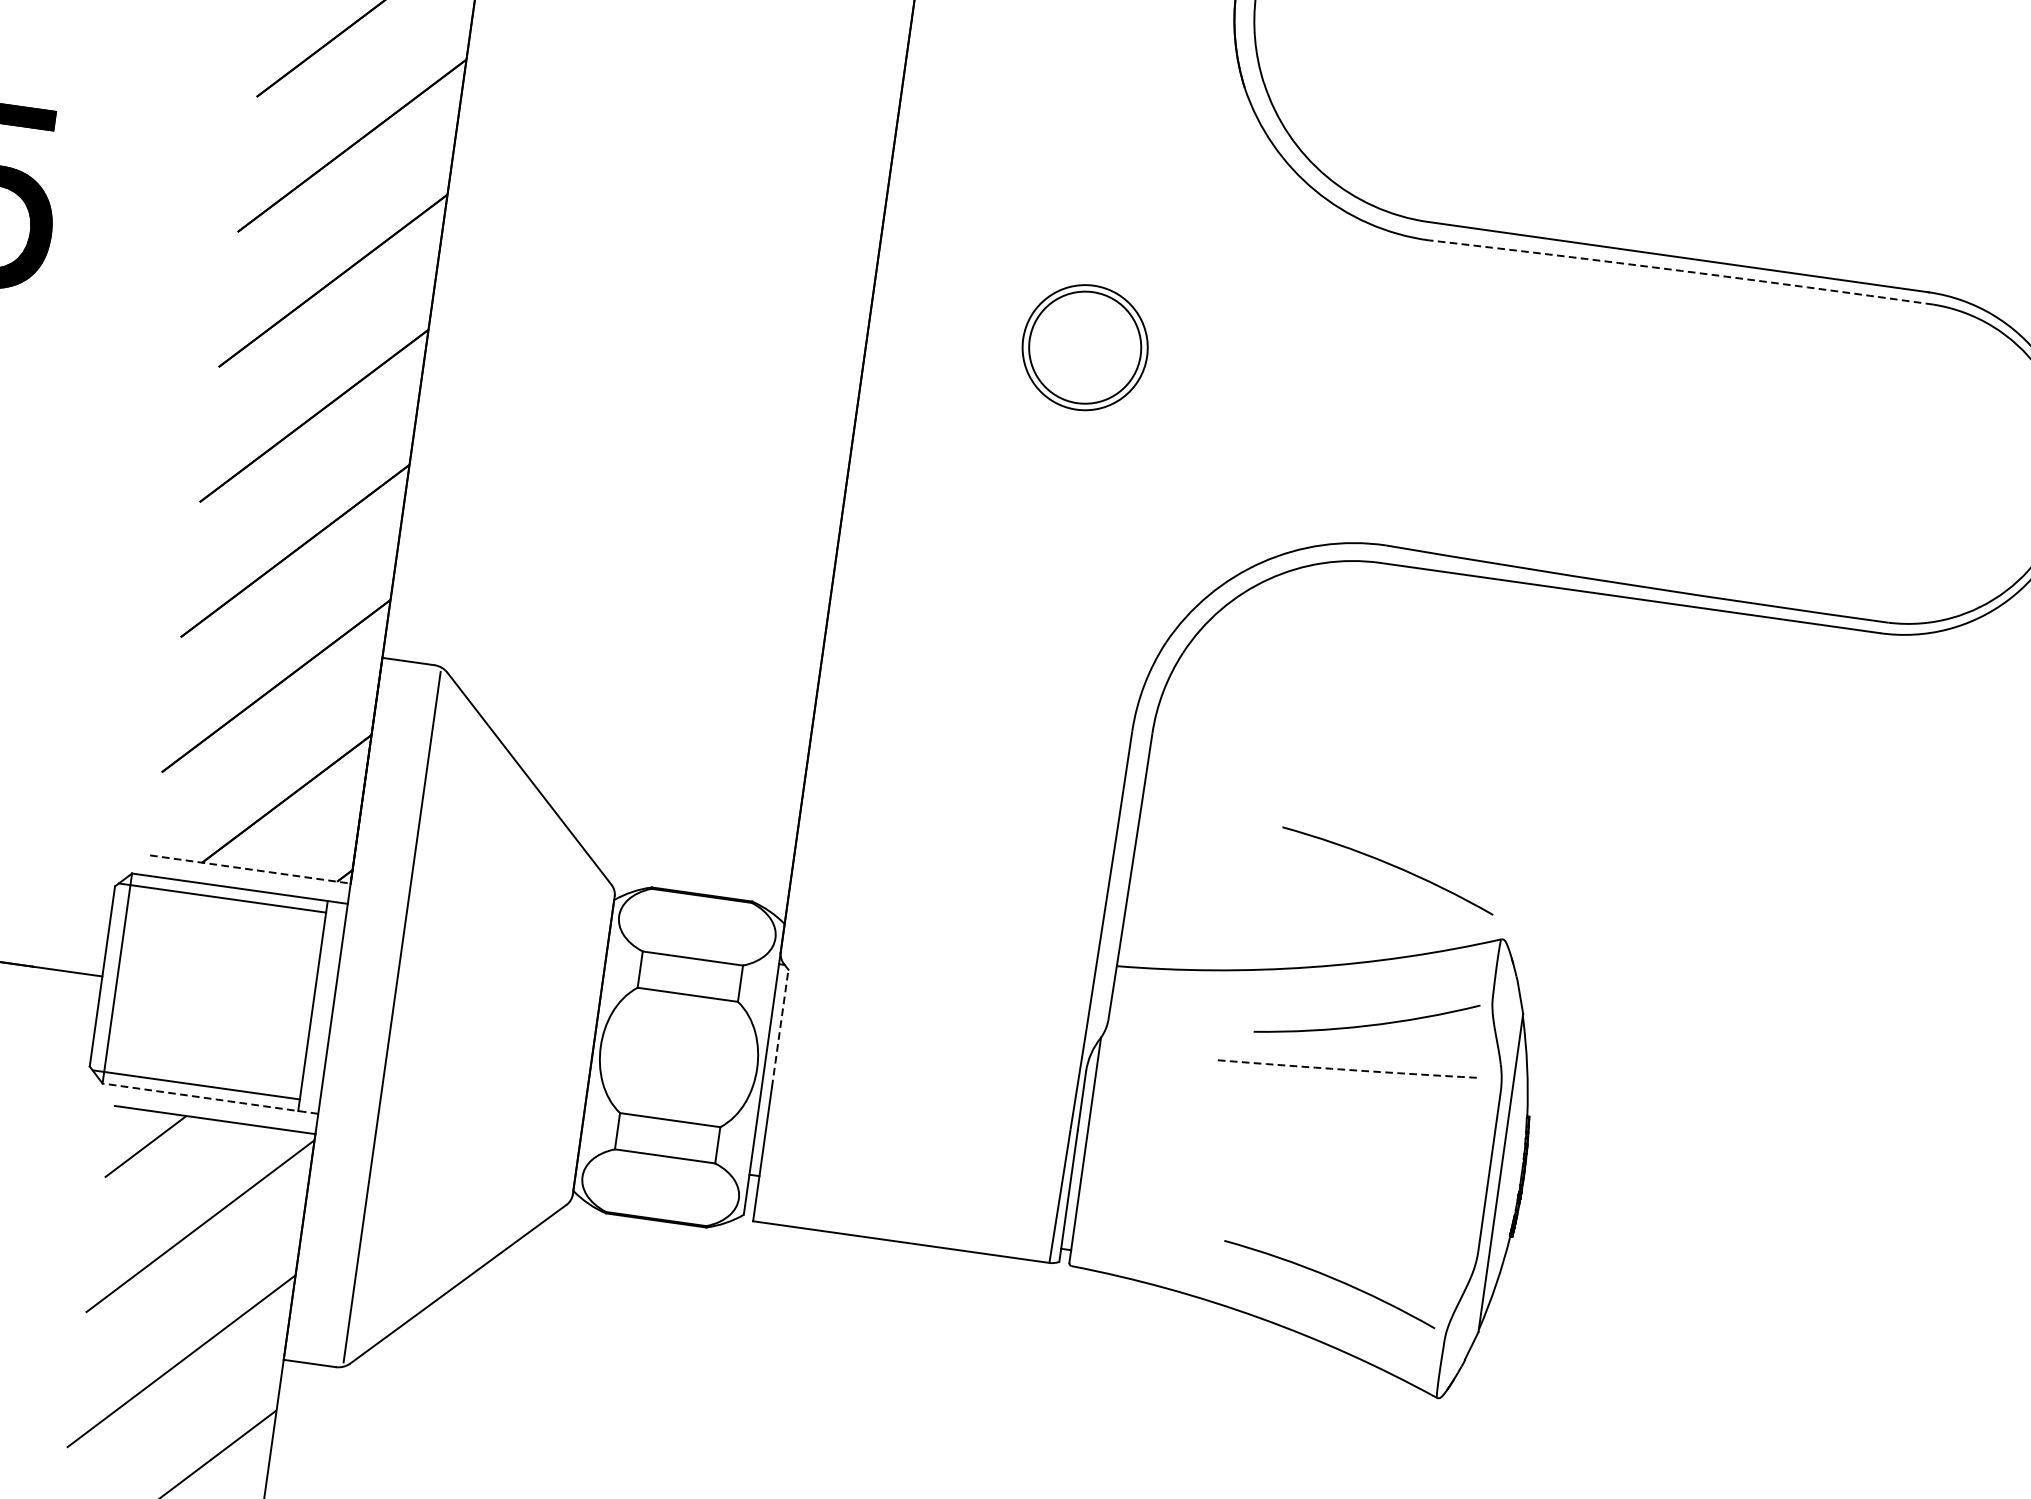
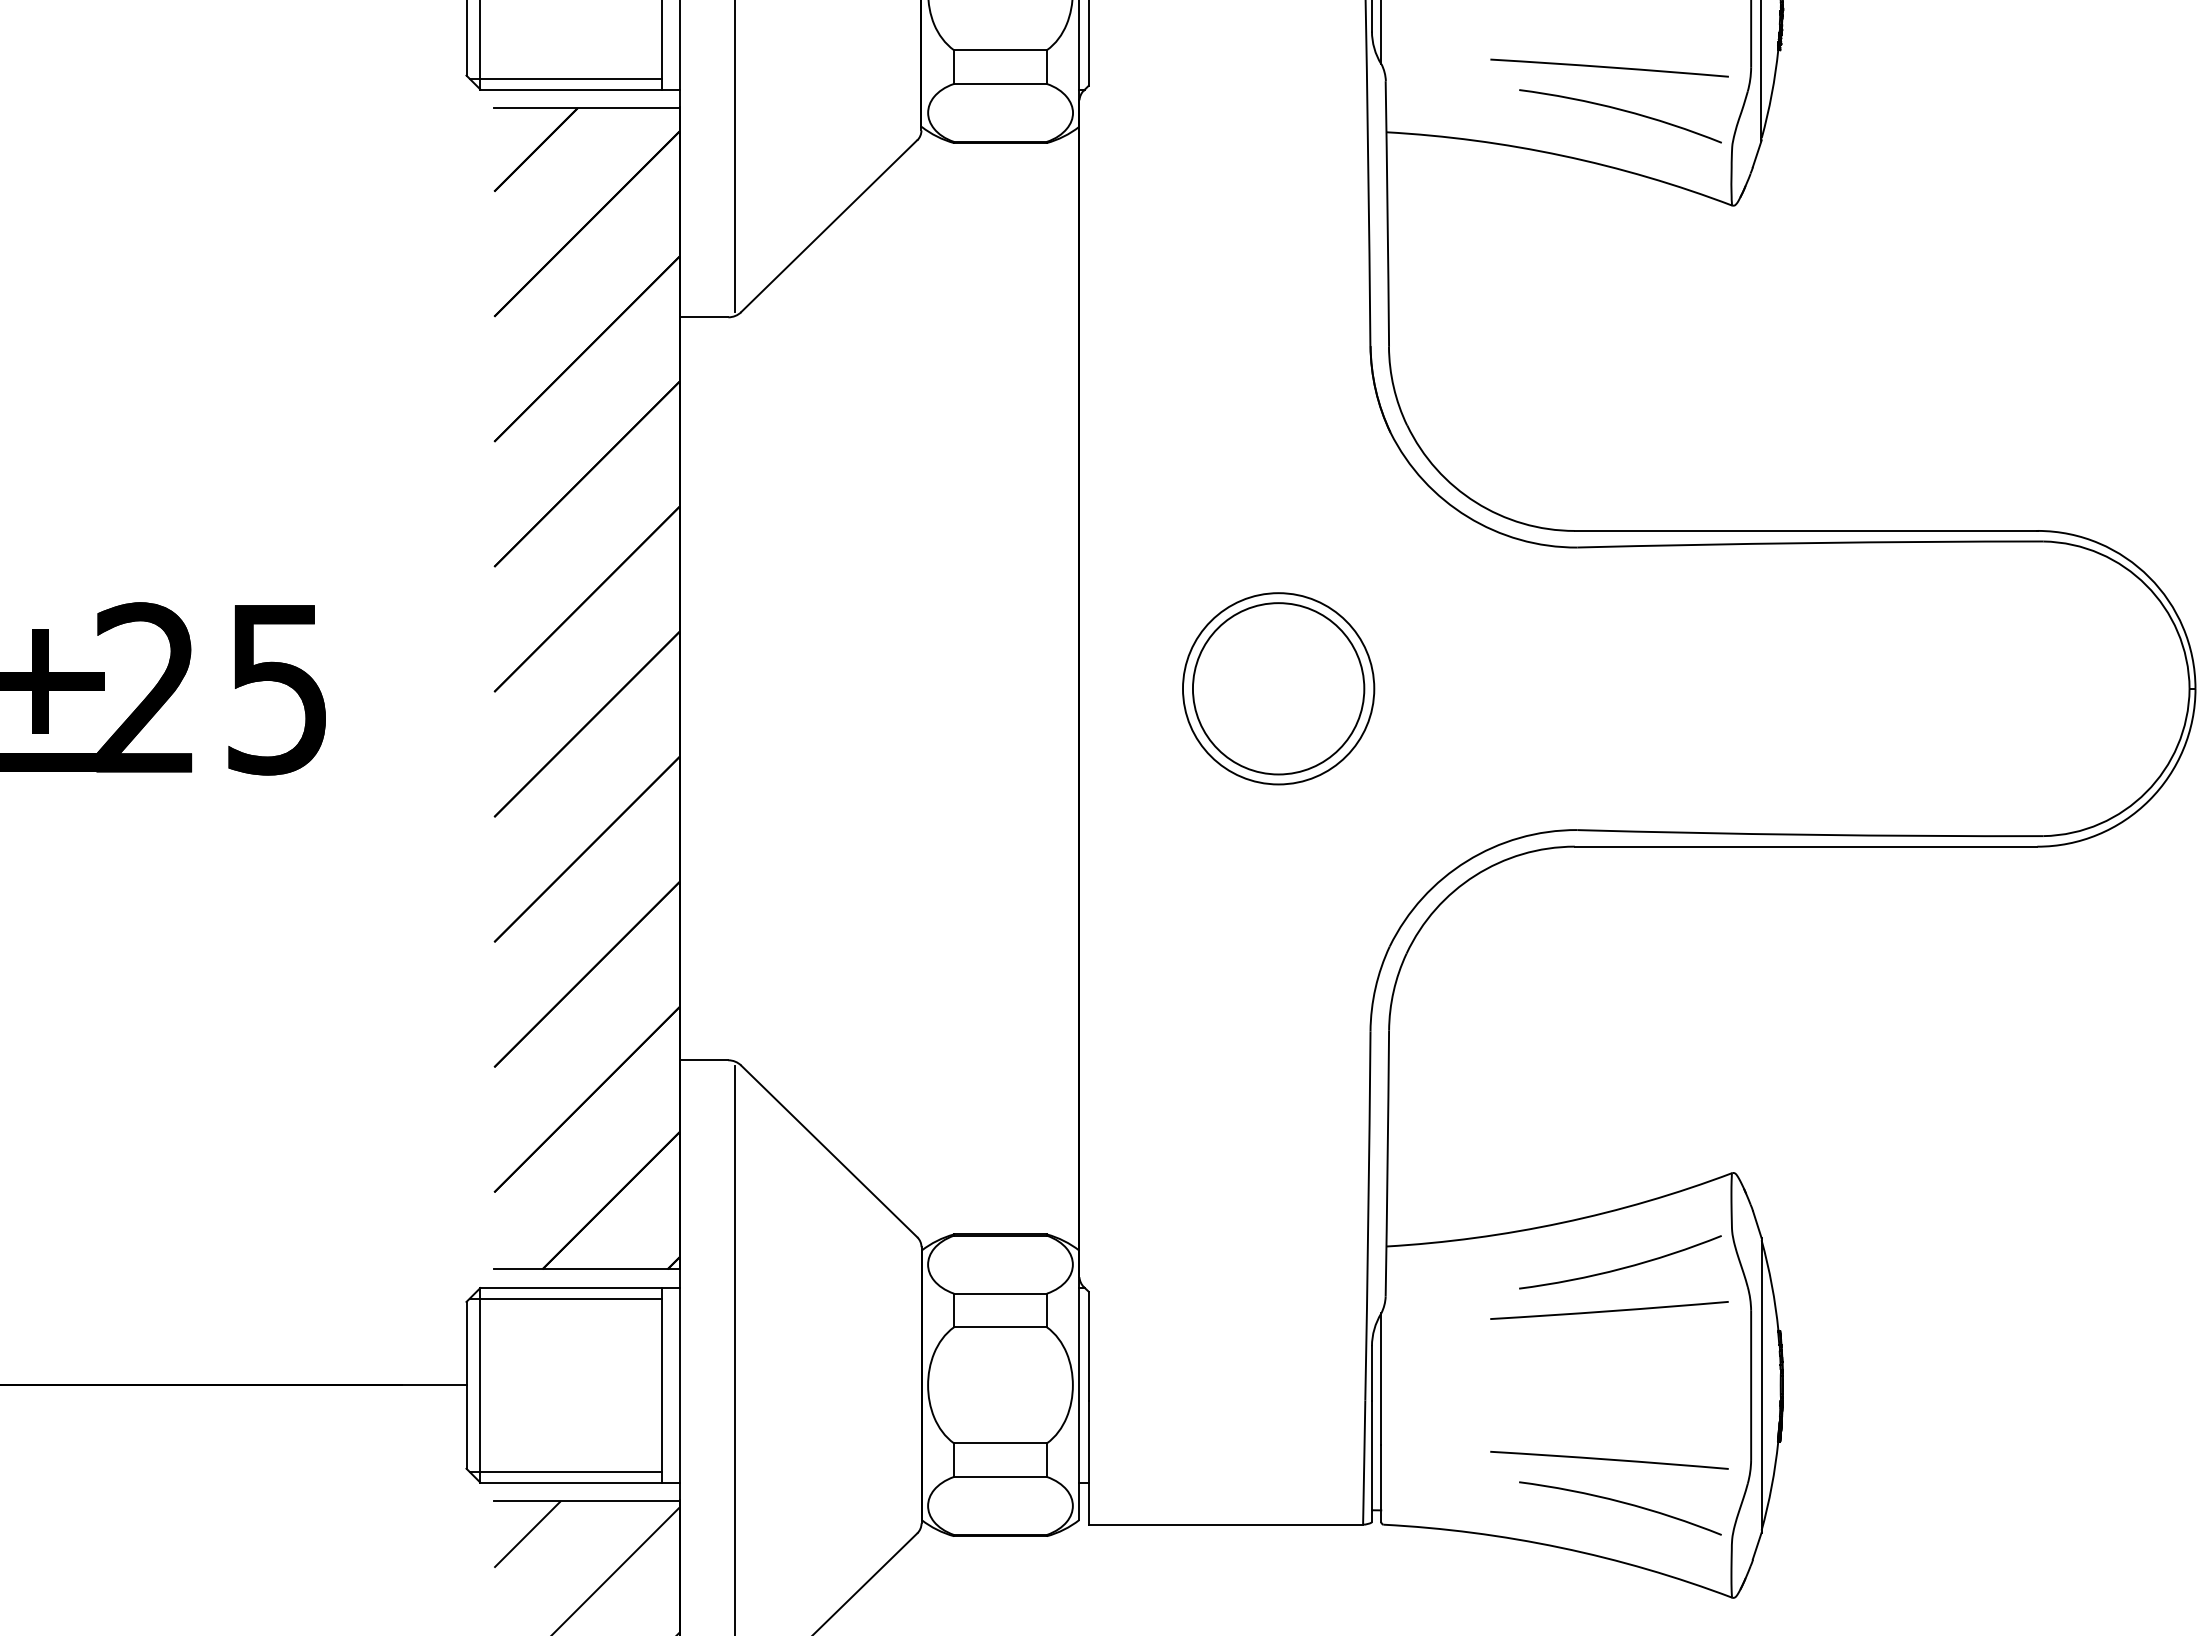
arc: (1681, 271) -> (1810, 543), dashed -> solid
part: (1084, 347) -> (1278, 688), size x1.67
arc: (1389, 865) -> (1621, 1120), removed
line: (250, 869) -> (587, 1269), dashed -> solid
line: (780, 1027) -> (1088, 1345), dashed -> solid
arc: (1347, 1070) -> (1609, 1311), dashed -> solid
line: (210, 1098) -> (580, 1482), dashed -> solid
line: (1325, 1231) -> (1609, 1460), added

